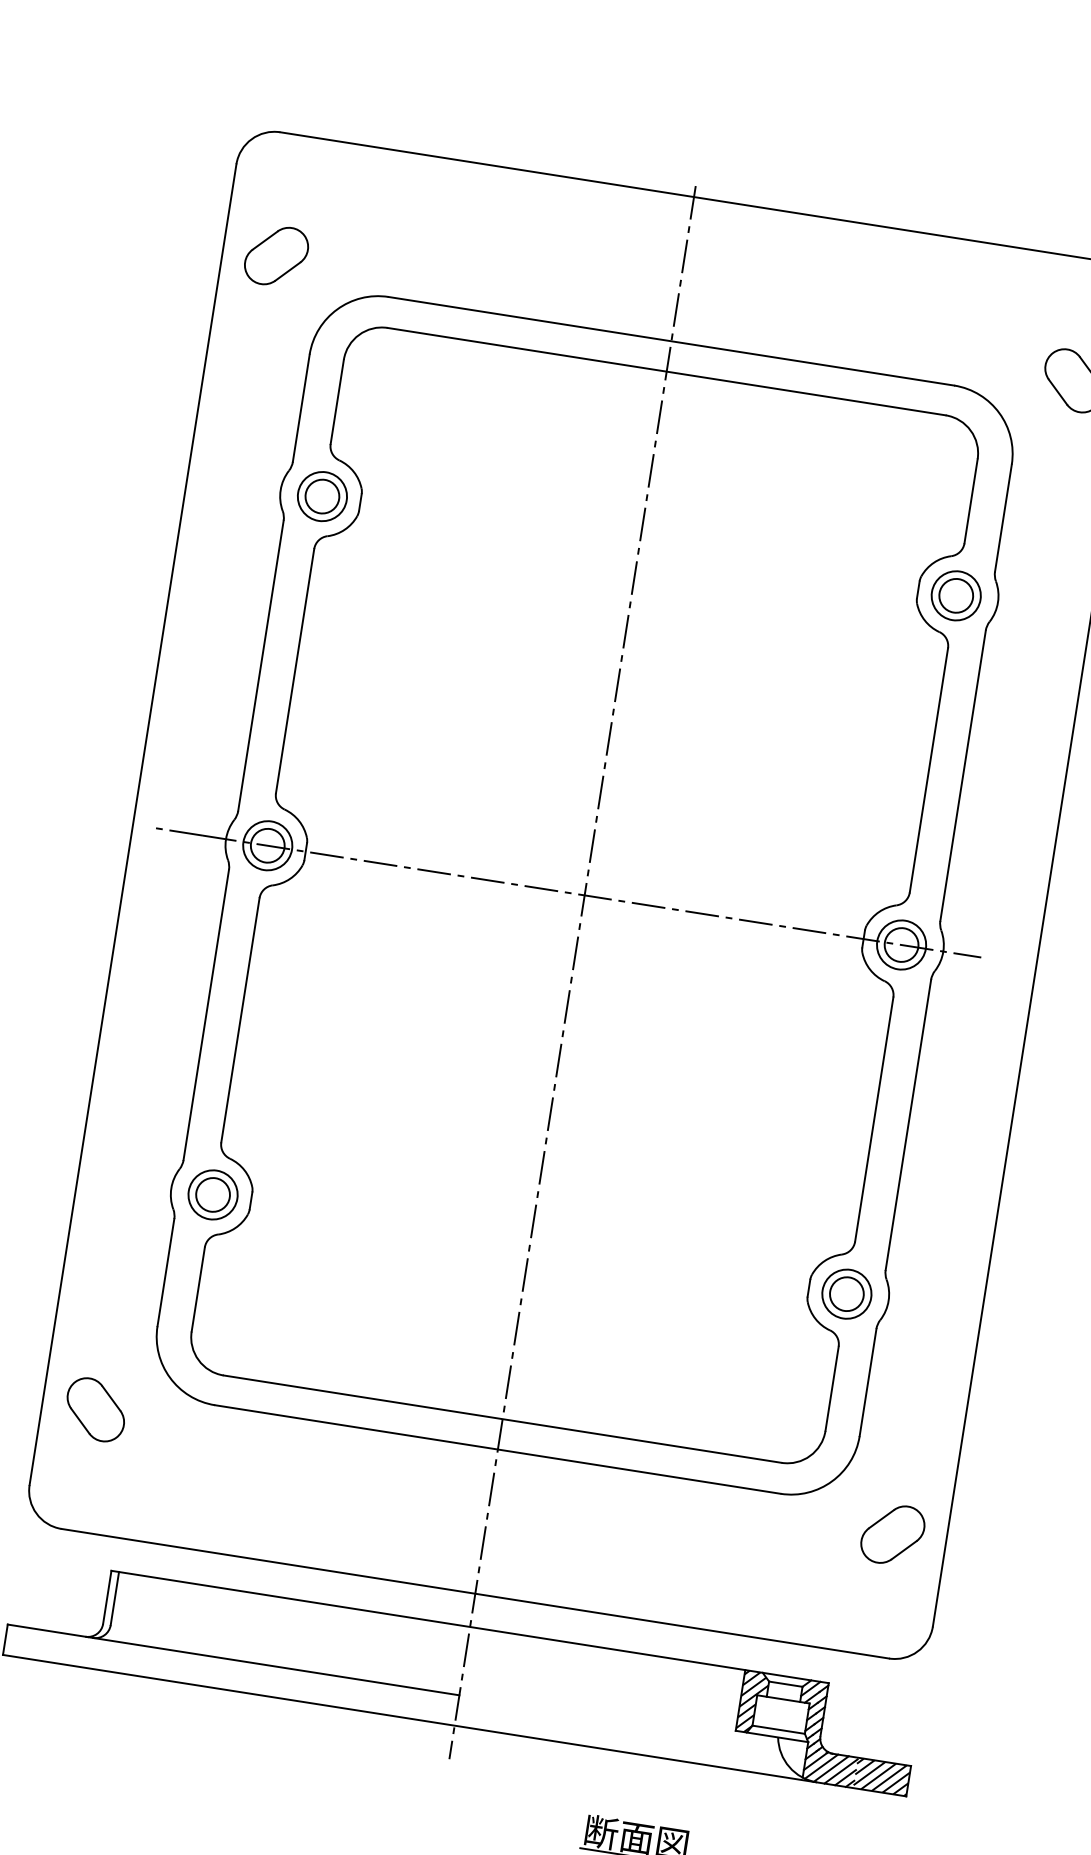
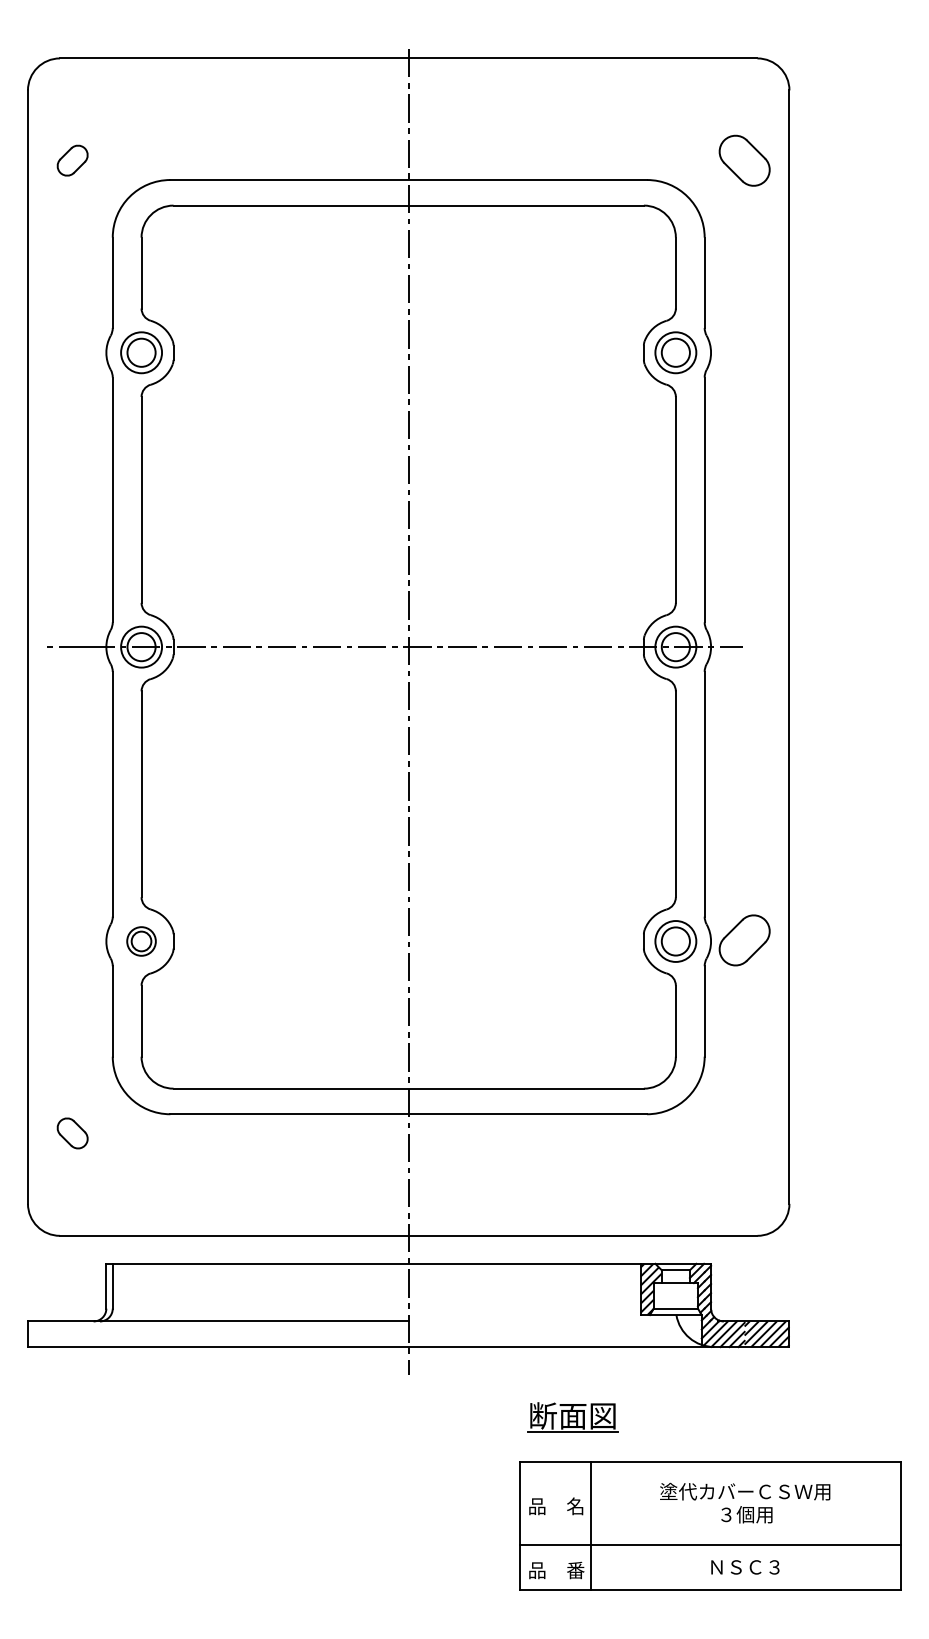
part: (276, 255) -> (72, 160), size x0.6
part: (213, 1194) -> (141, 941), size x0.7
part: (95, 1409) -> (72, 1133), size x0.6
part: (892, 1534) -> (744, 940), moved

